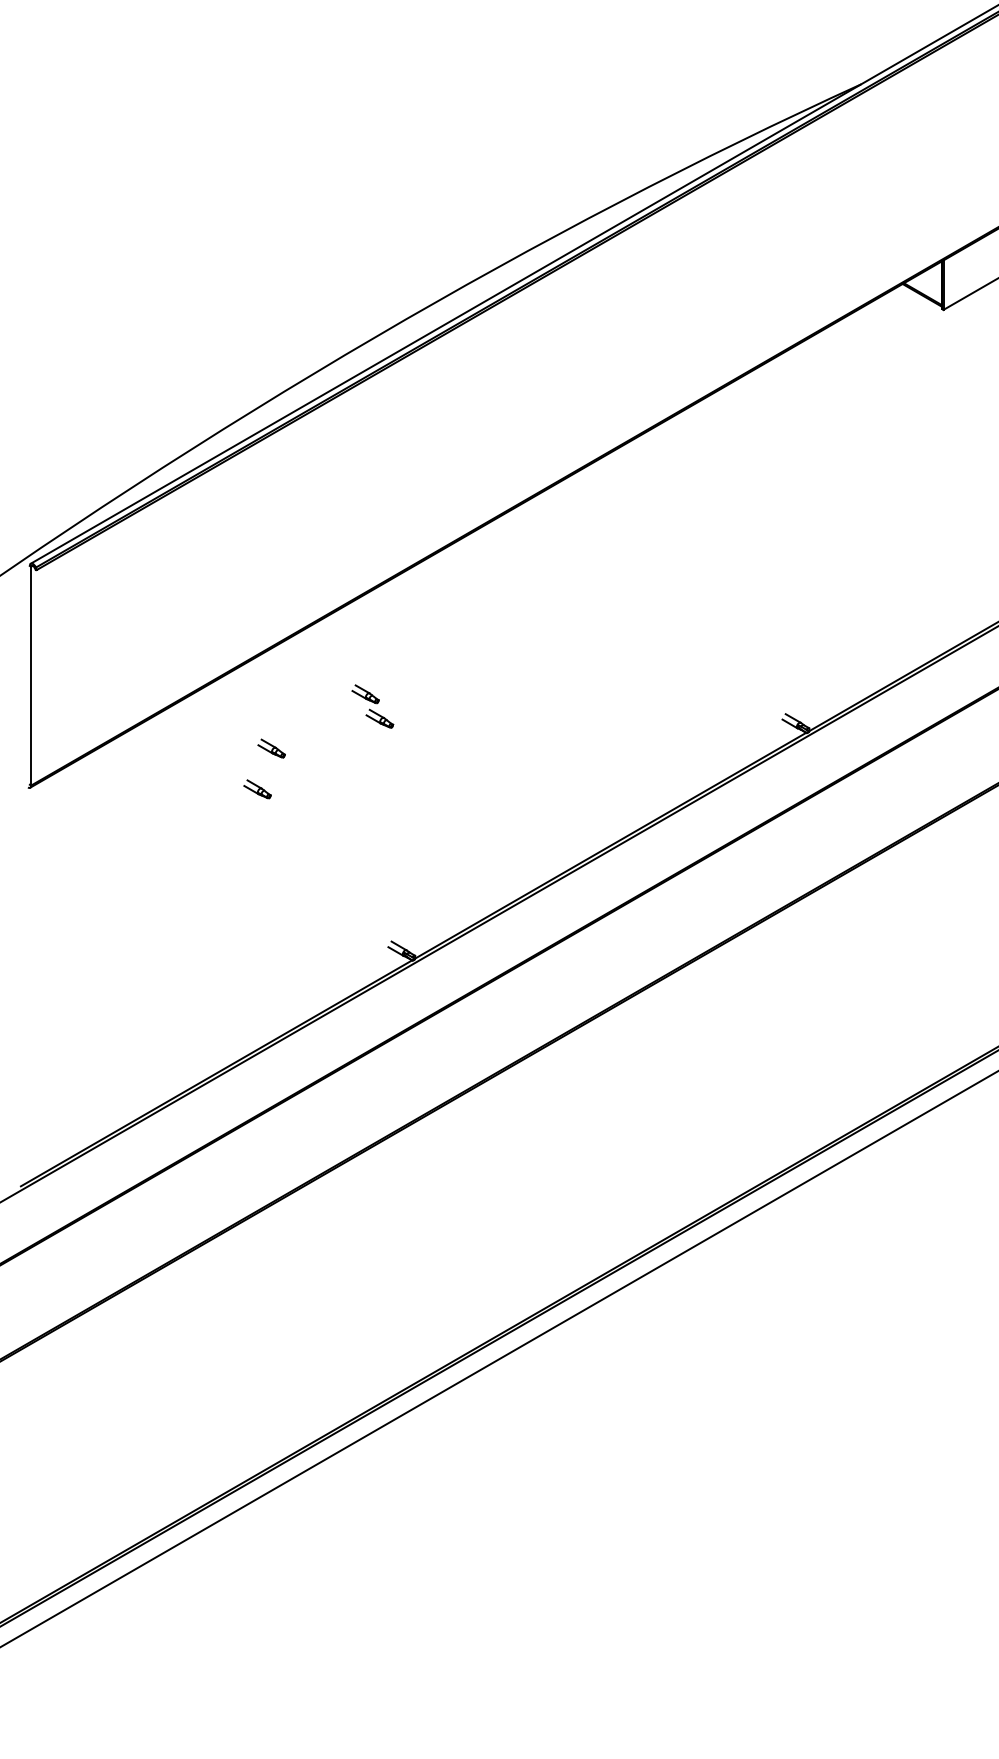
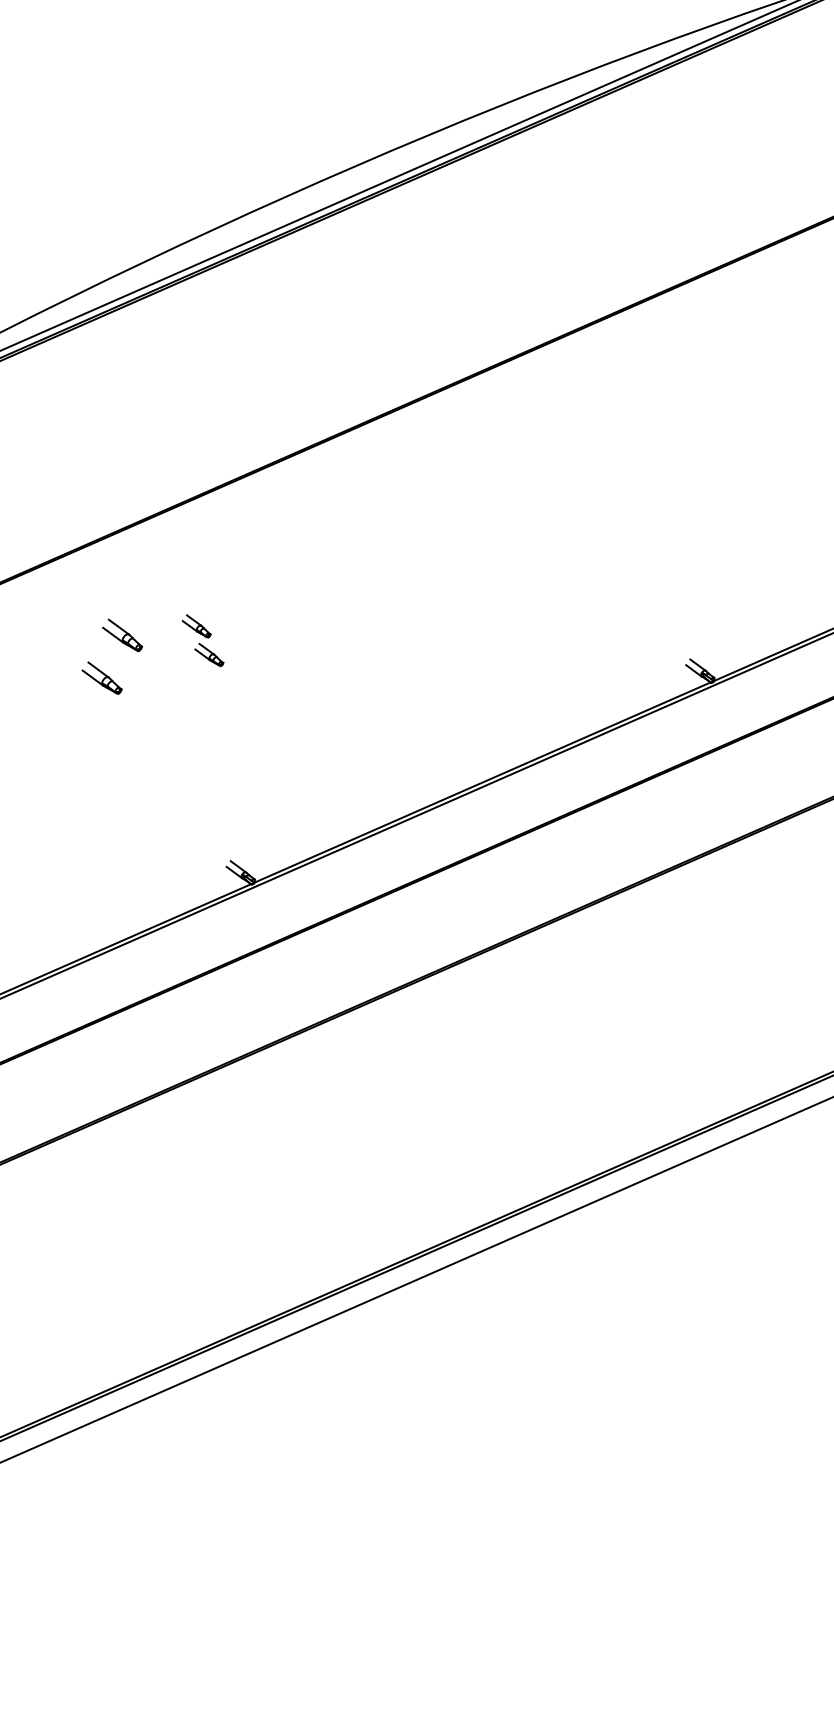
part: (372, 706) -> (202, 640), moved
part: (271, 748) -> (122, 634), size x1.4
part: (257, 789) -> (102, 678), size x1.4

